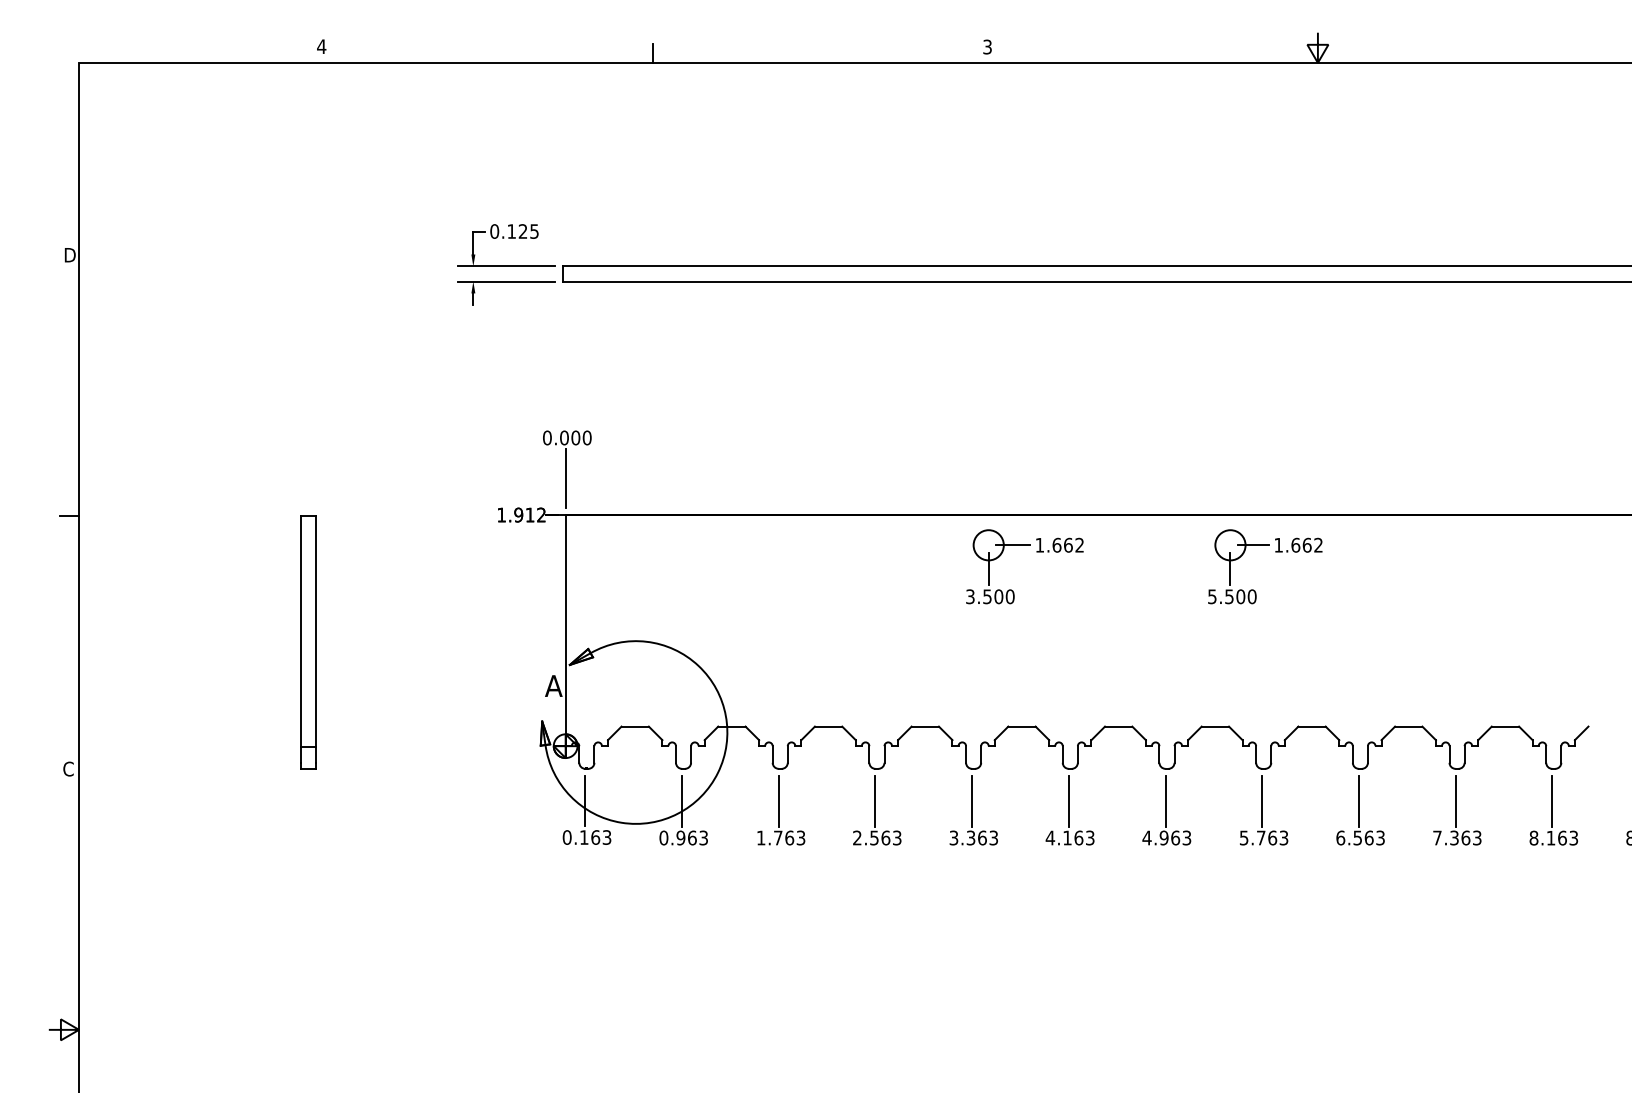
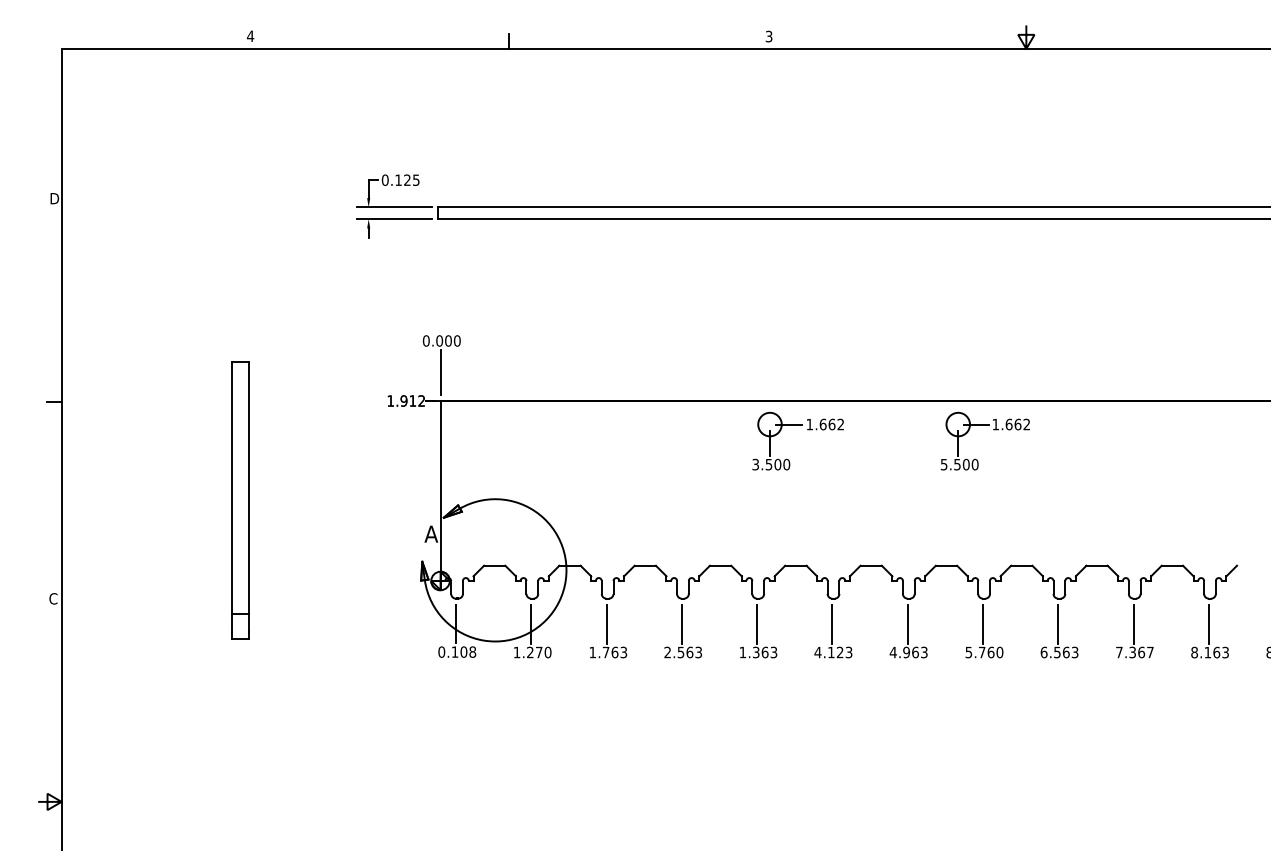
part: (308, 641) -> (240, 499), size x1.4
text: (601, 836) -> (468, 651), 0.163 -> 0.108
text: (683, 838) -> (532, 652), 0.963 -> 1.270
text: (953, 838) -> (742, 652), 3.363 -> 1.363
text: (1077, 838) -> (839, 652), 4.163 -> 4.123
text: (1283, 838) -> (999, 652), 5.763 -> 5.760
text: (1477, 838) -> (1150, 652), 7.363 -> 7.367

